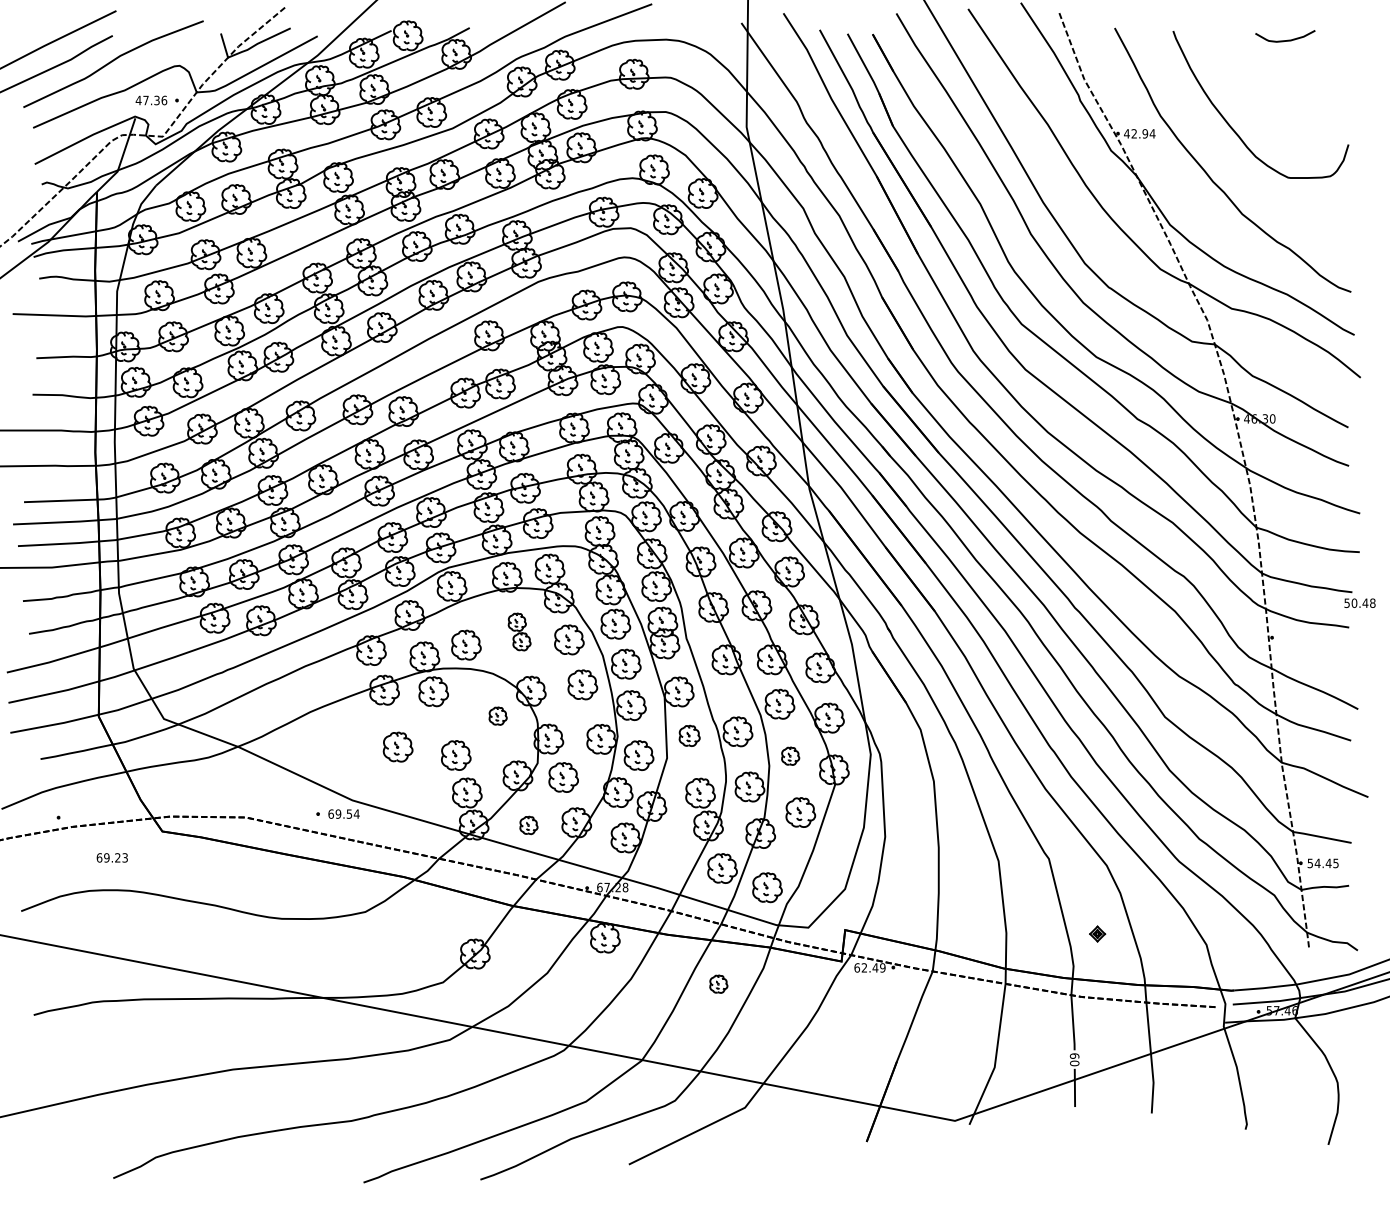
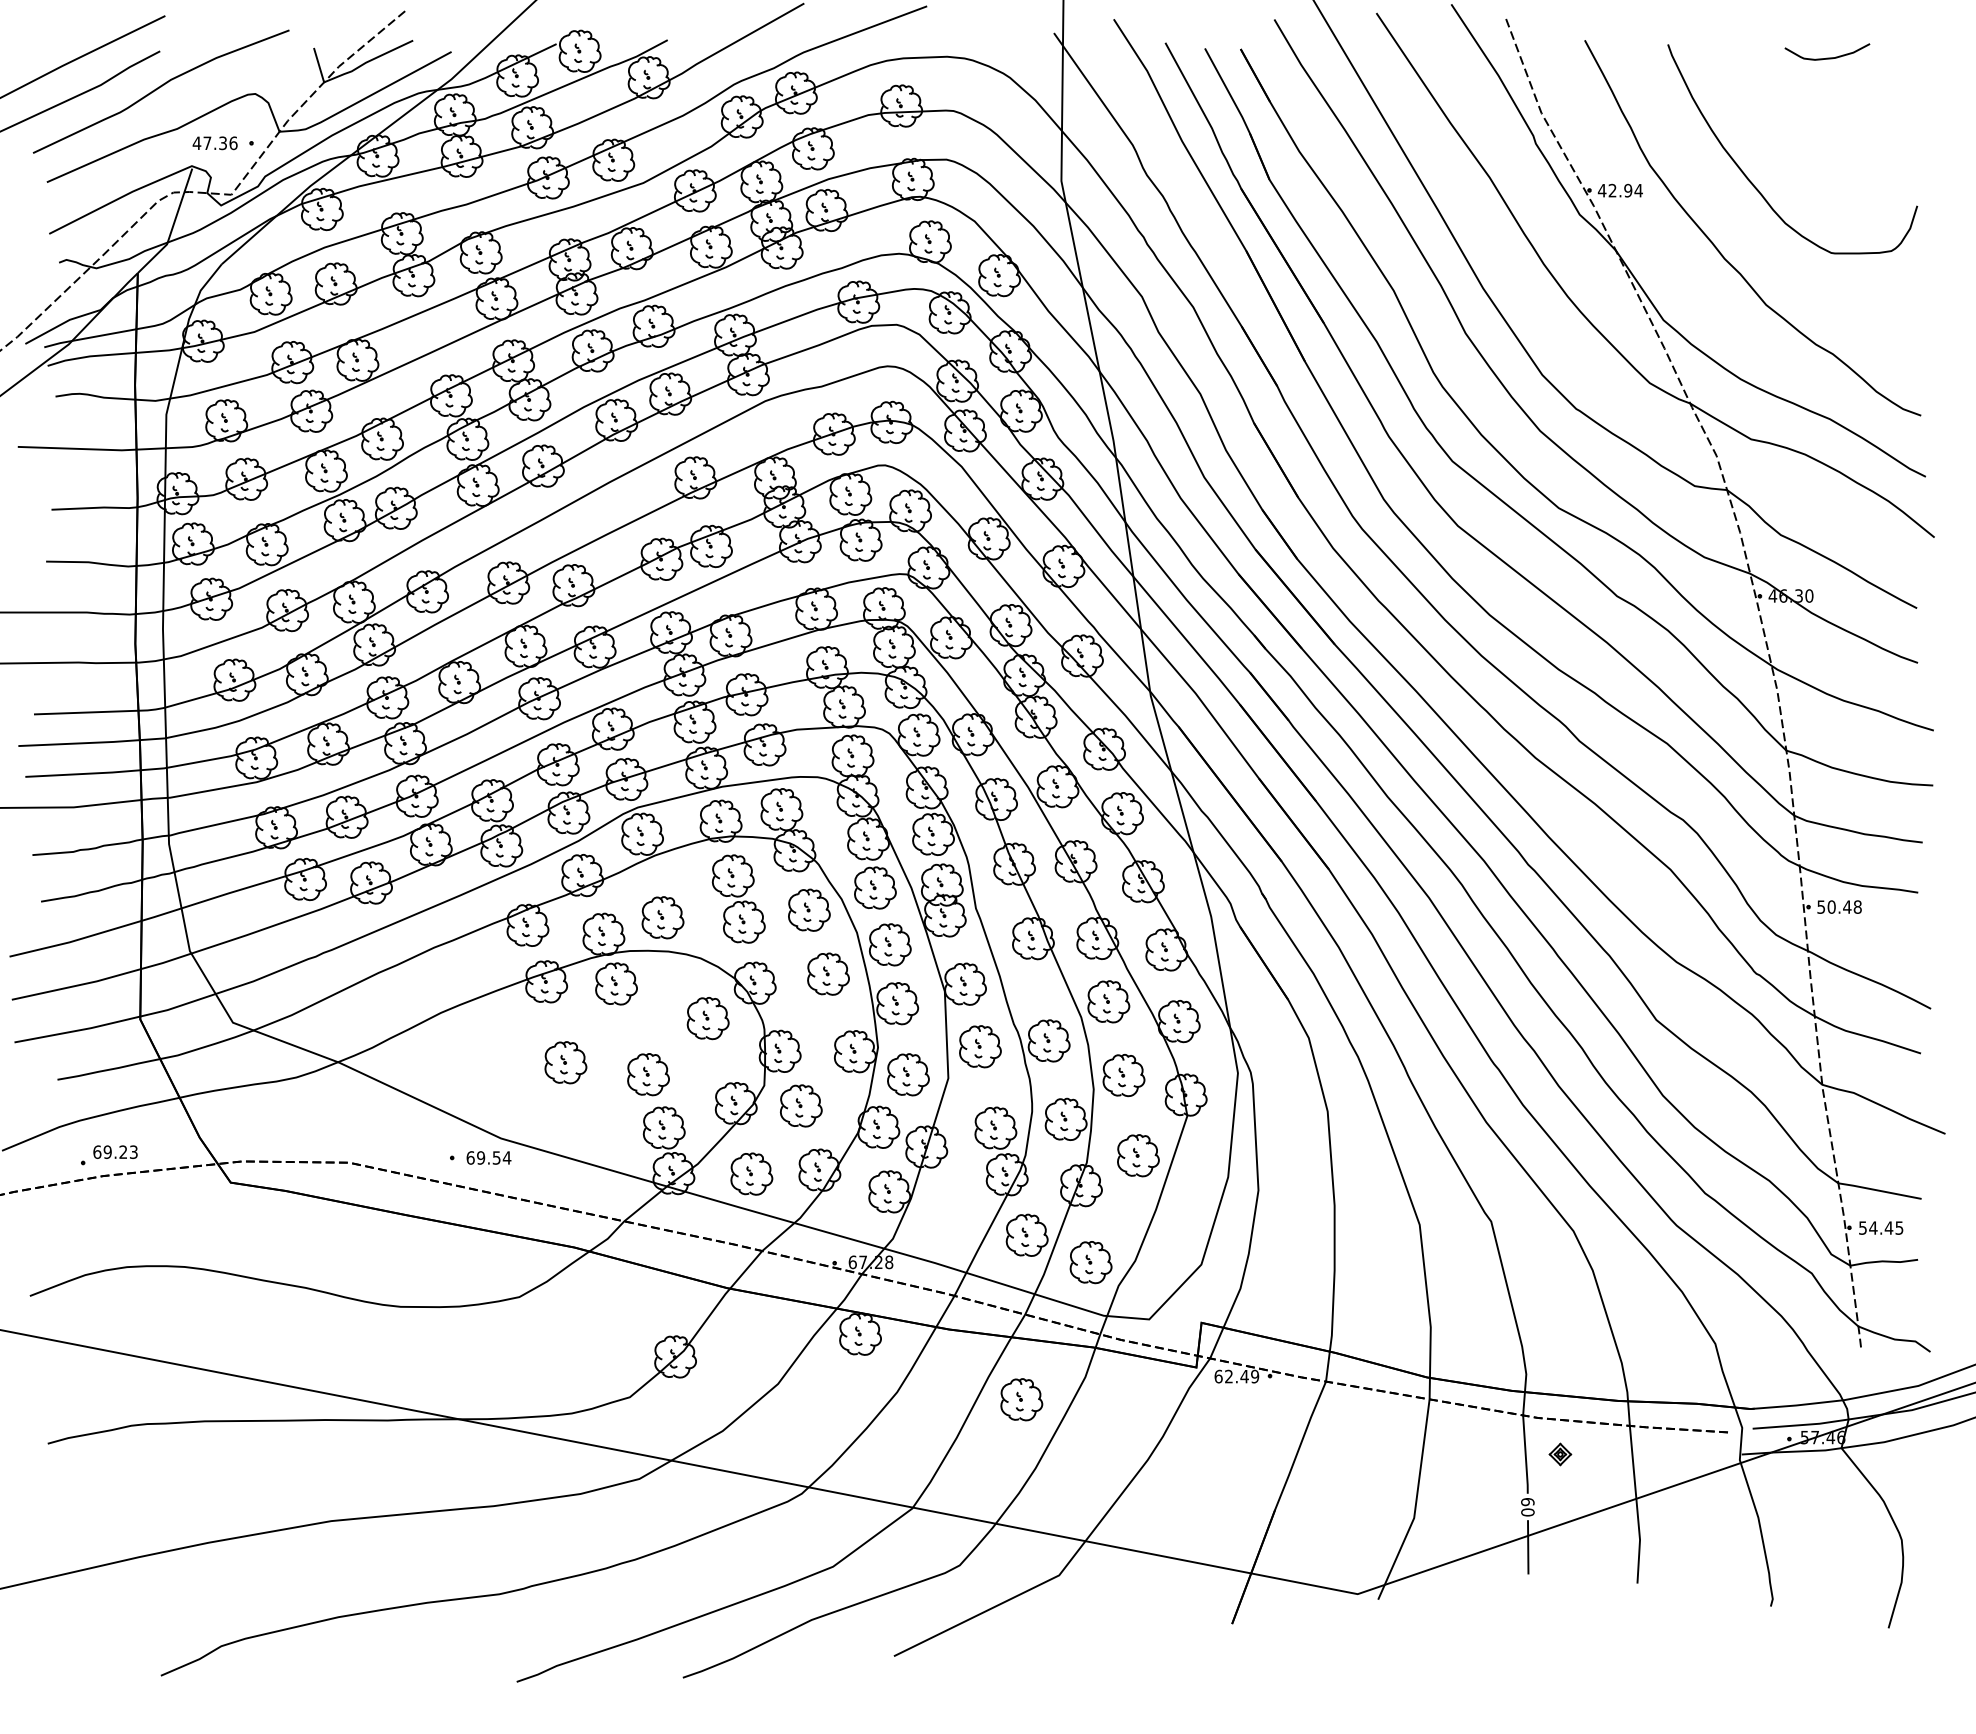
text: (1359, 602) -> (1839, 906), moved
part: (519, 631) -> (738, 898), size x1.67
part: (497, 716) -> (707, 1018), size x1.67
part: (689, 735) -> (980, 1046), size x1.43
part: (790, 756) -> (1123, 1075), size x1.67
part: (528, 825) -> (751, 1173), size x1.67
text: (112, 857) -> (115, 1151), moved
part: (1097, 934) -> (1560, 1454), moved
part: (718, 984) -> (1021, 1399), size x1.67

